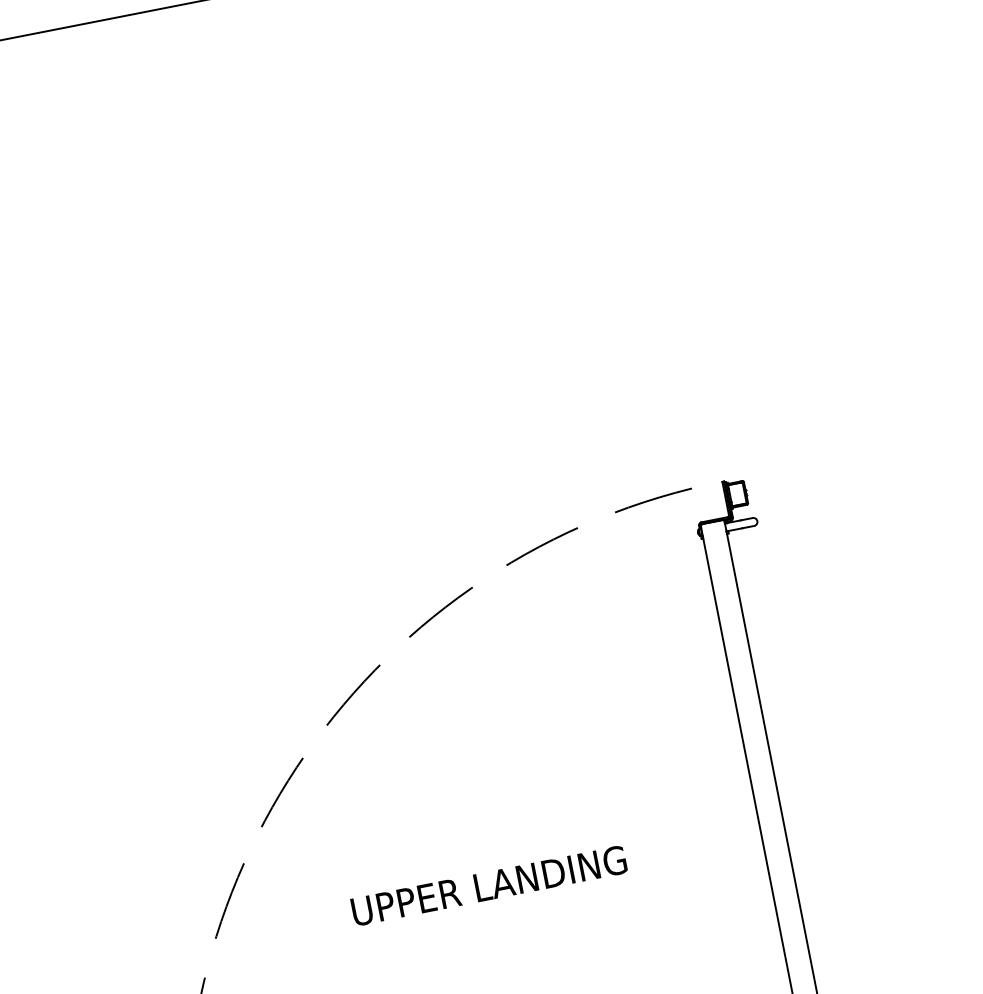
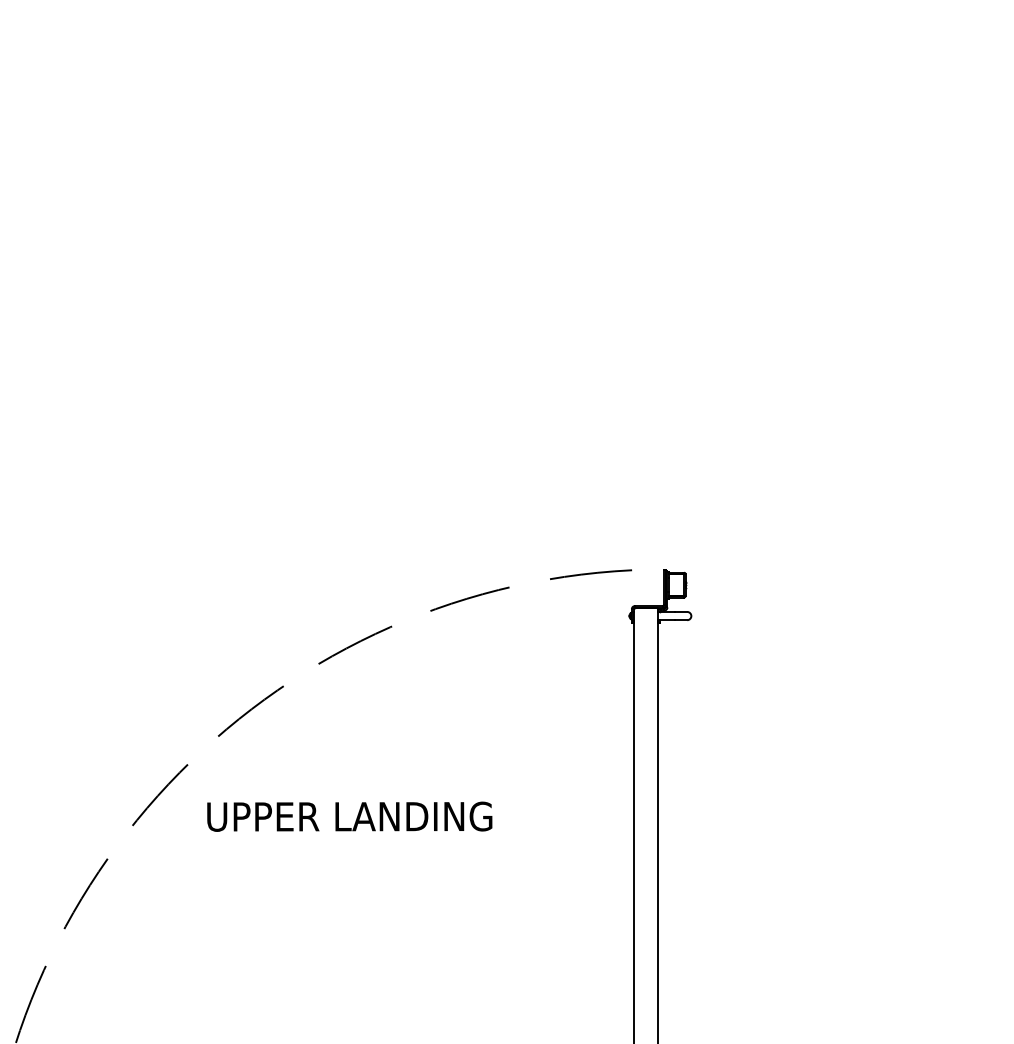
text: (488, 885) -> (349, 816), moved

